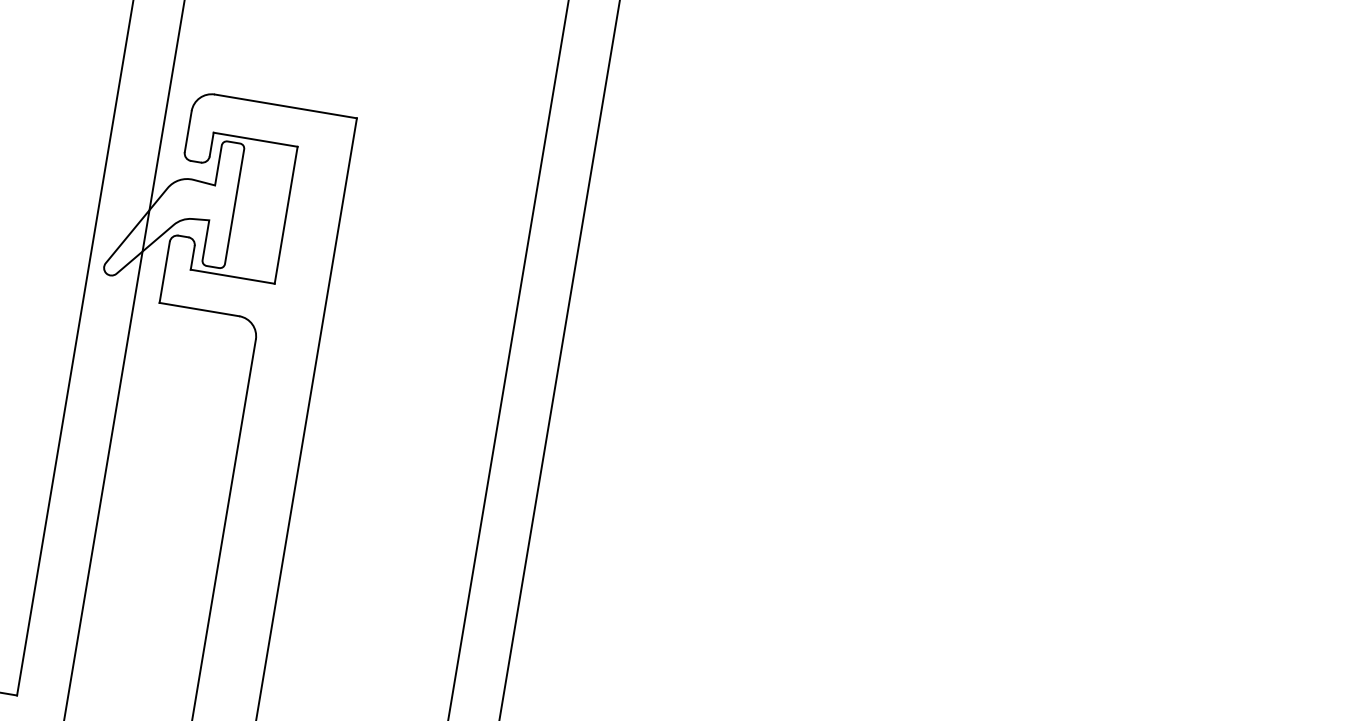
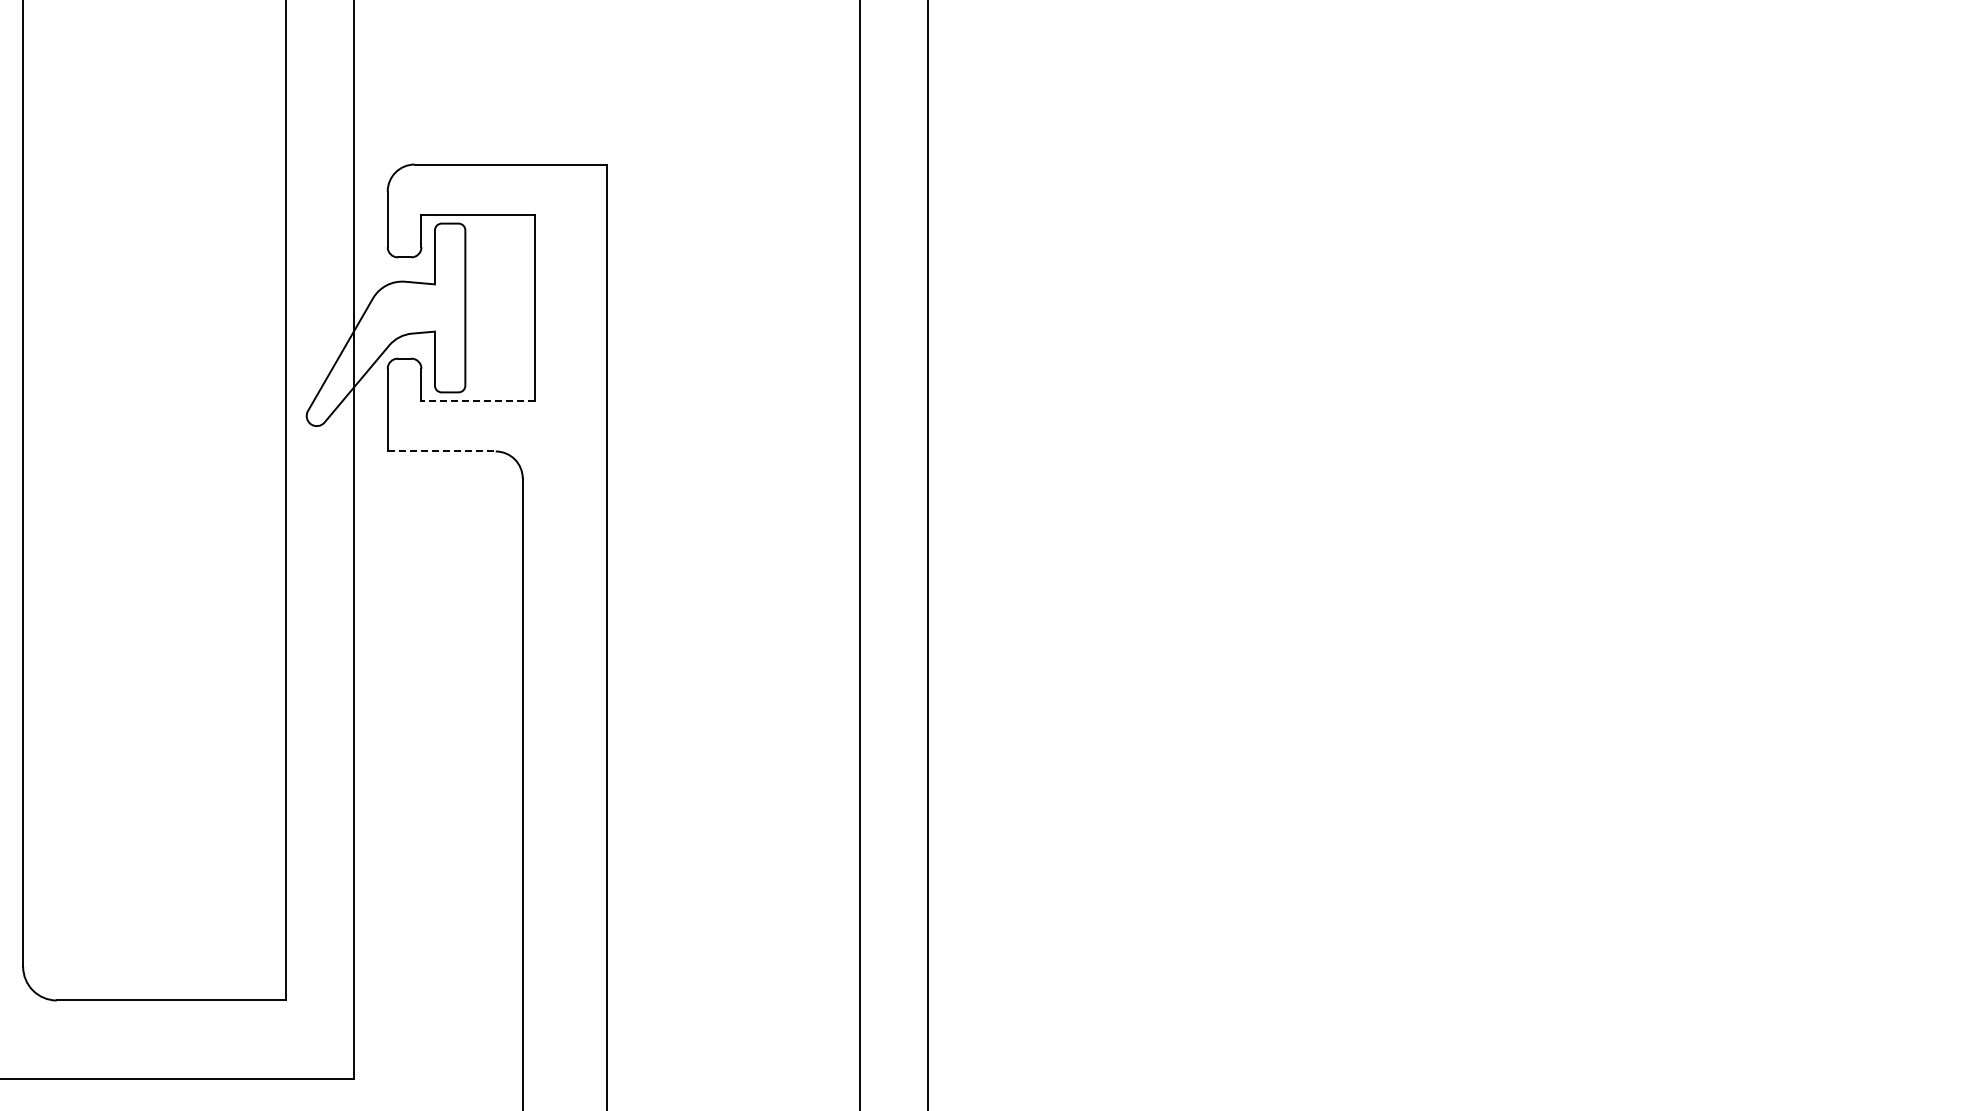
line: (232, 276) -> (478, 400), solid -> dashed
line: (200, 309) -> (442, 451), solid -> dashed

